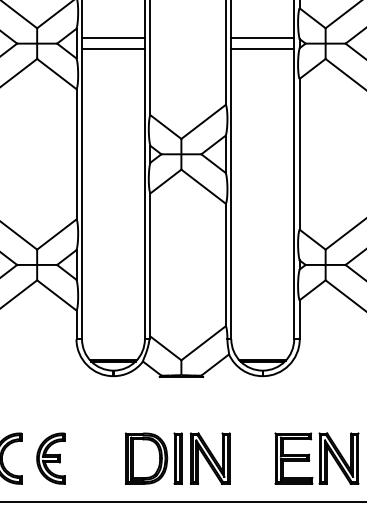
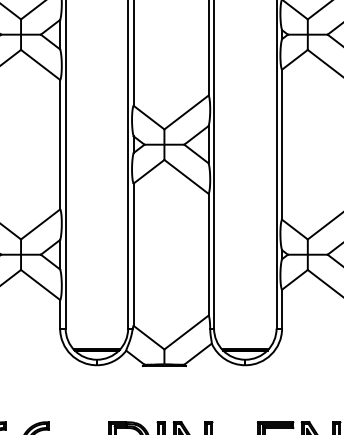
line: (113, 38) -> (96, 29), removed
line: (262, 38) -> (245, 29), removed
line: (113, 48) -> (96, 39), removed
line: (262, 48) -> (245, 39), removed

